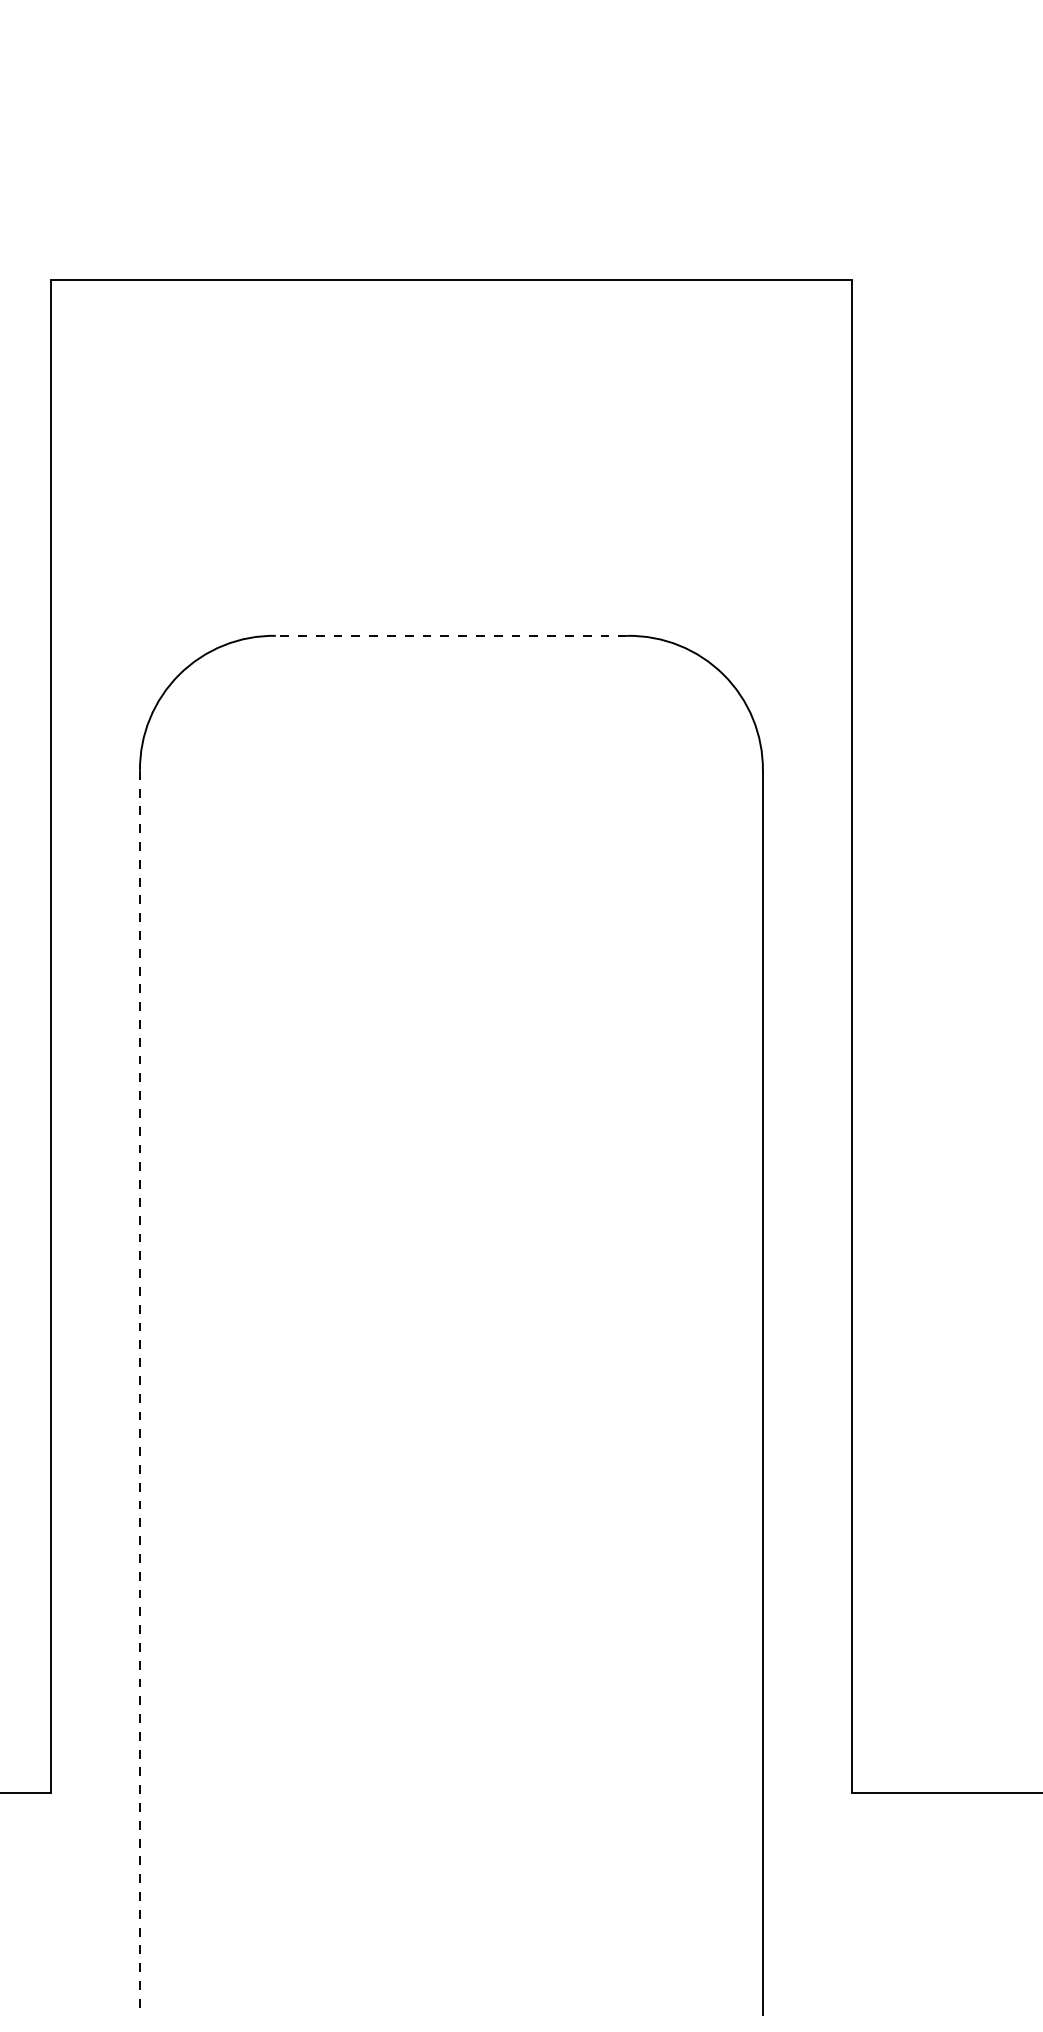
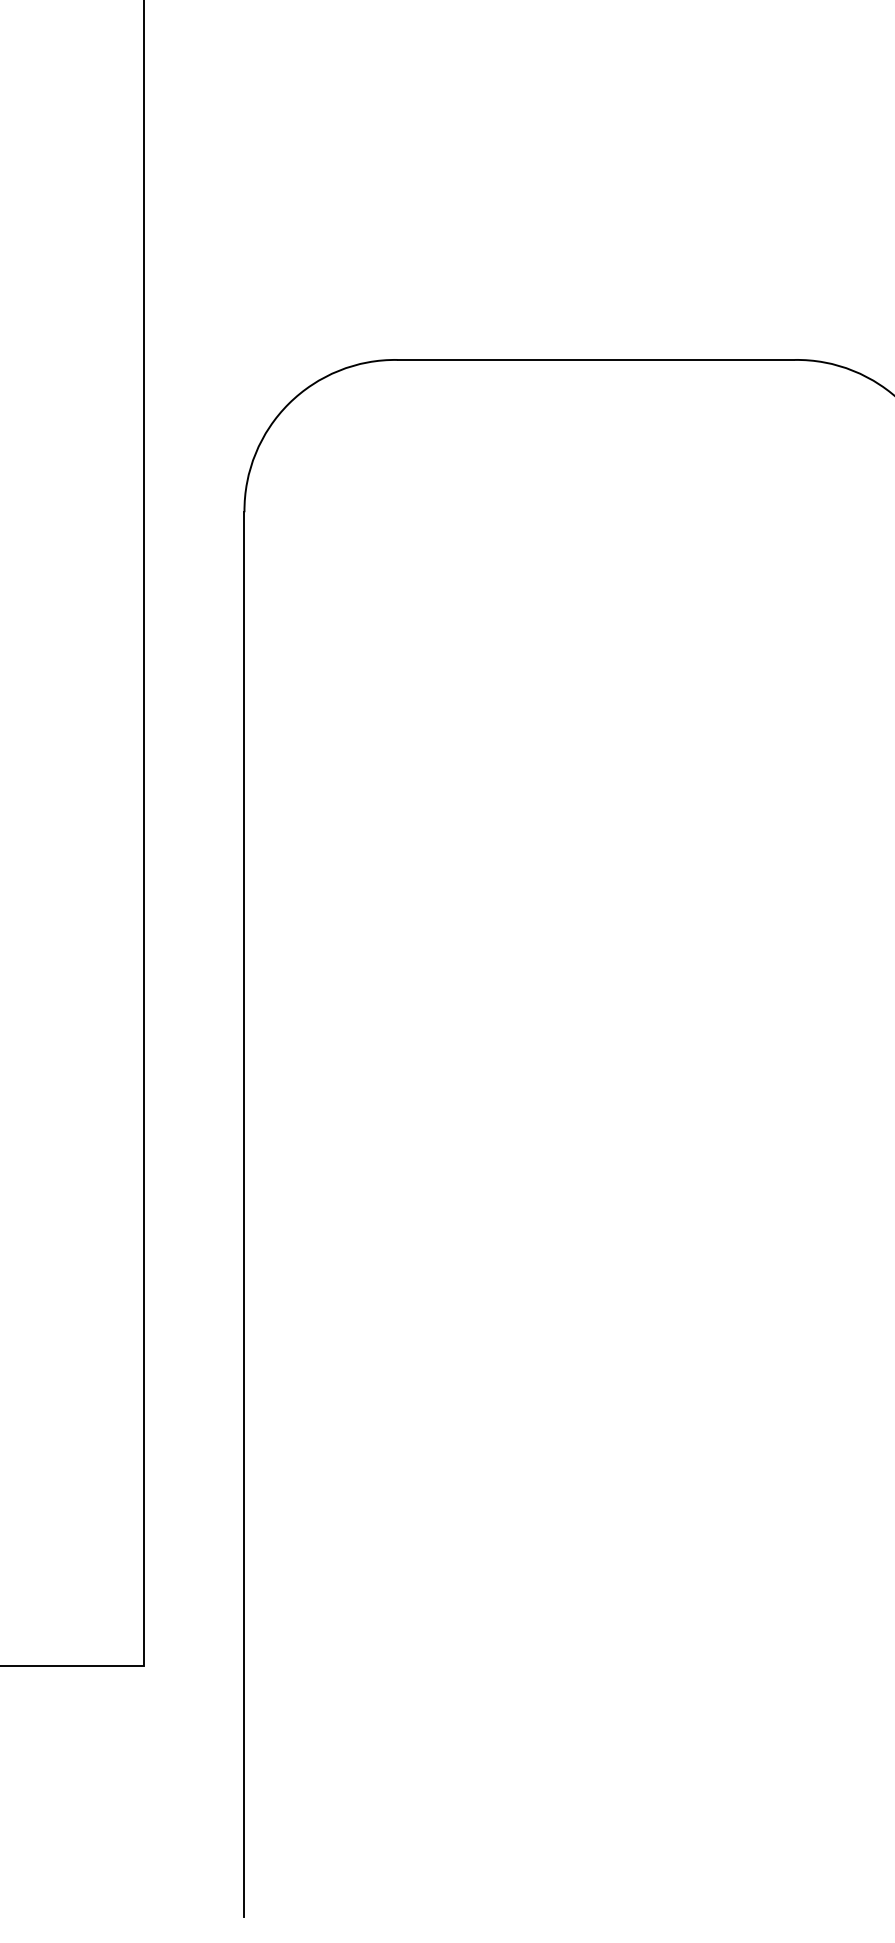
line: (451, 635) -> (596, 359), dashed -> solid
line: (140, 1393) -> (245, 1215), dashed -> solid

